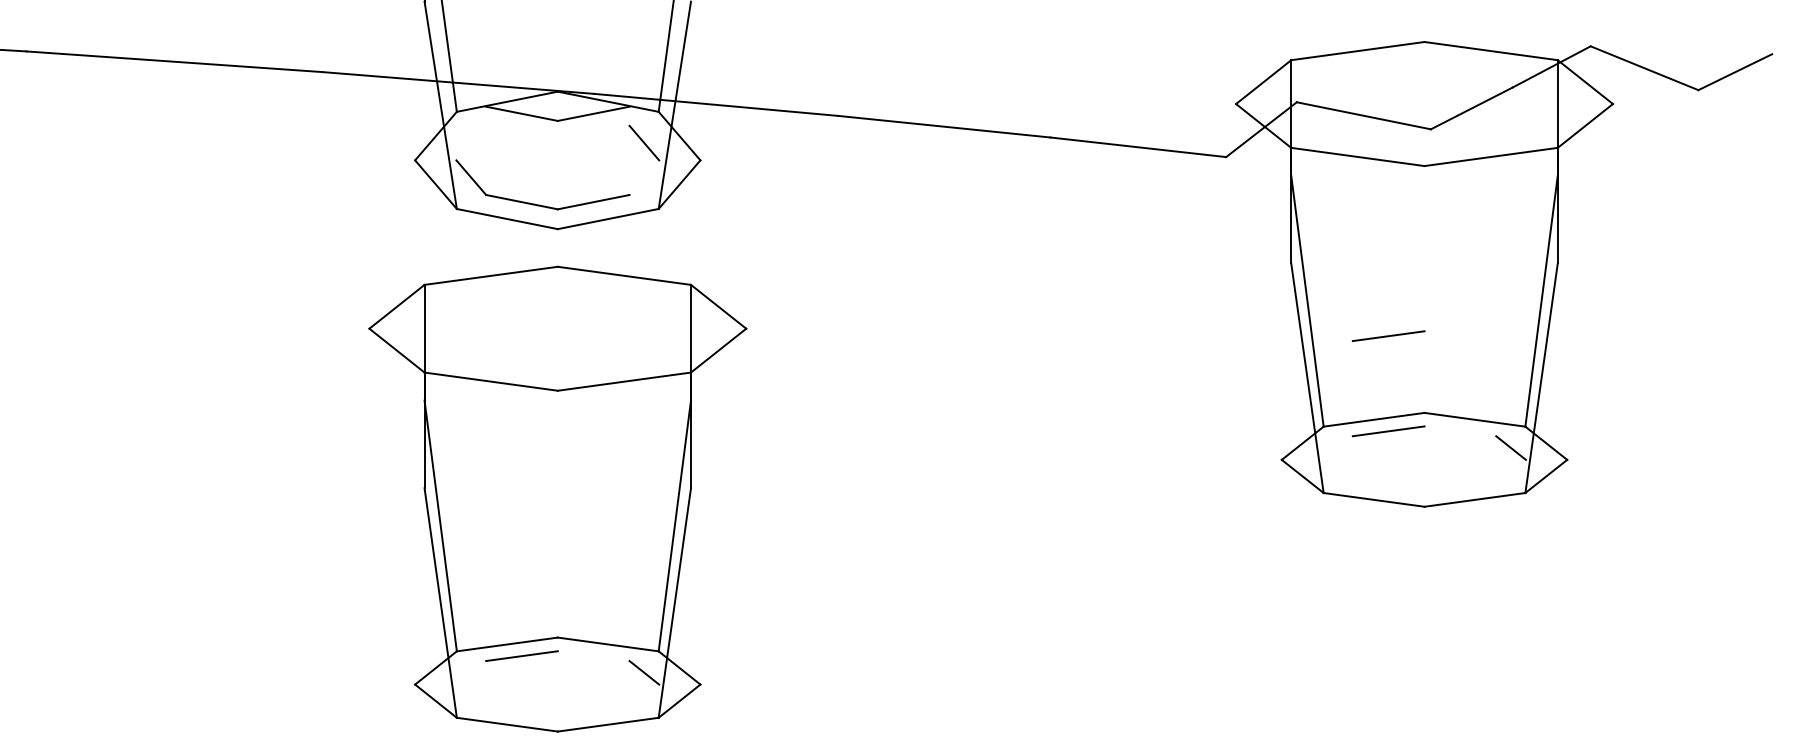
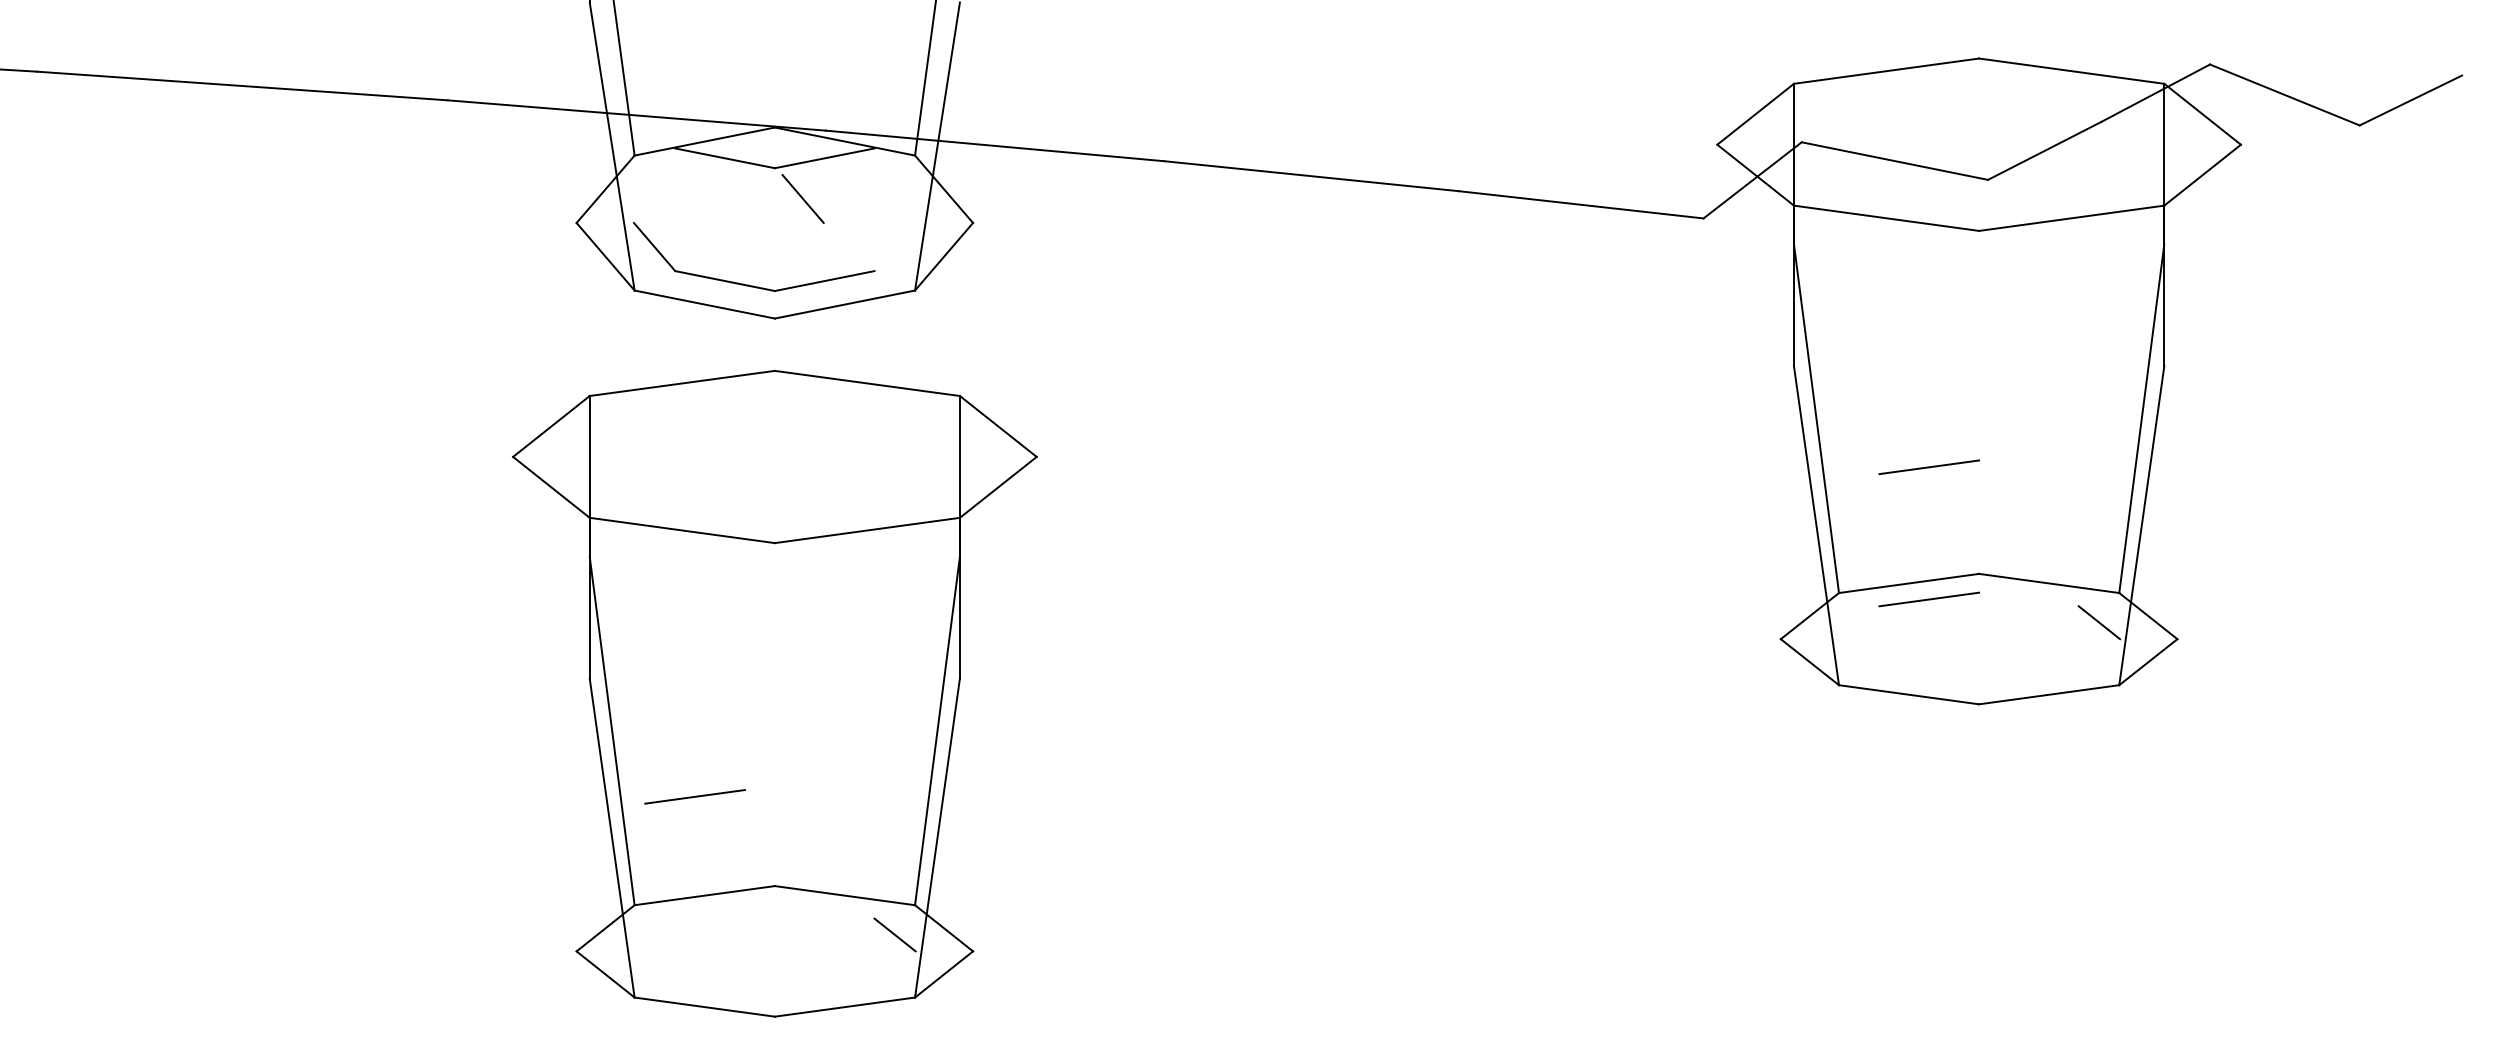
line: (643, 142) -> (802, 198), moved
line: (521, 655) -> (694, 796), moved

